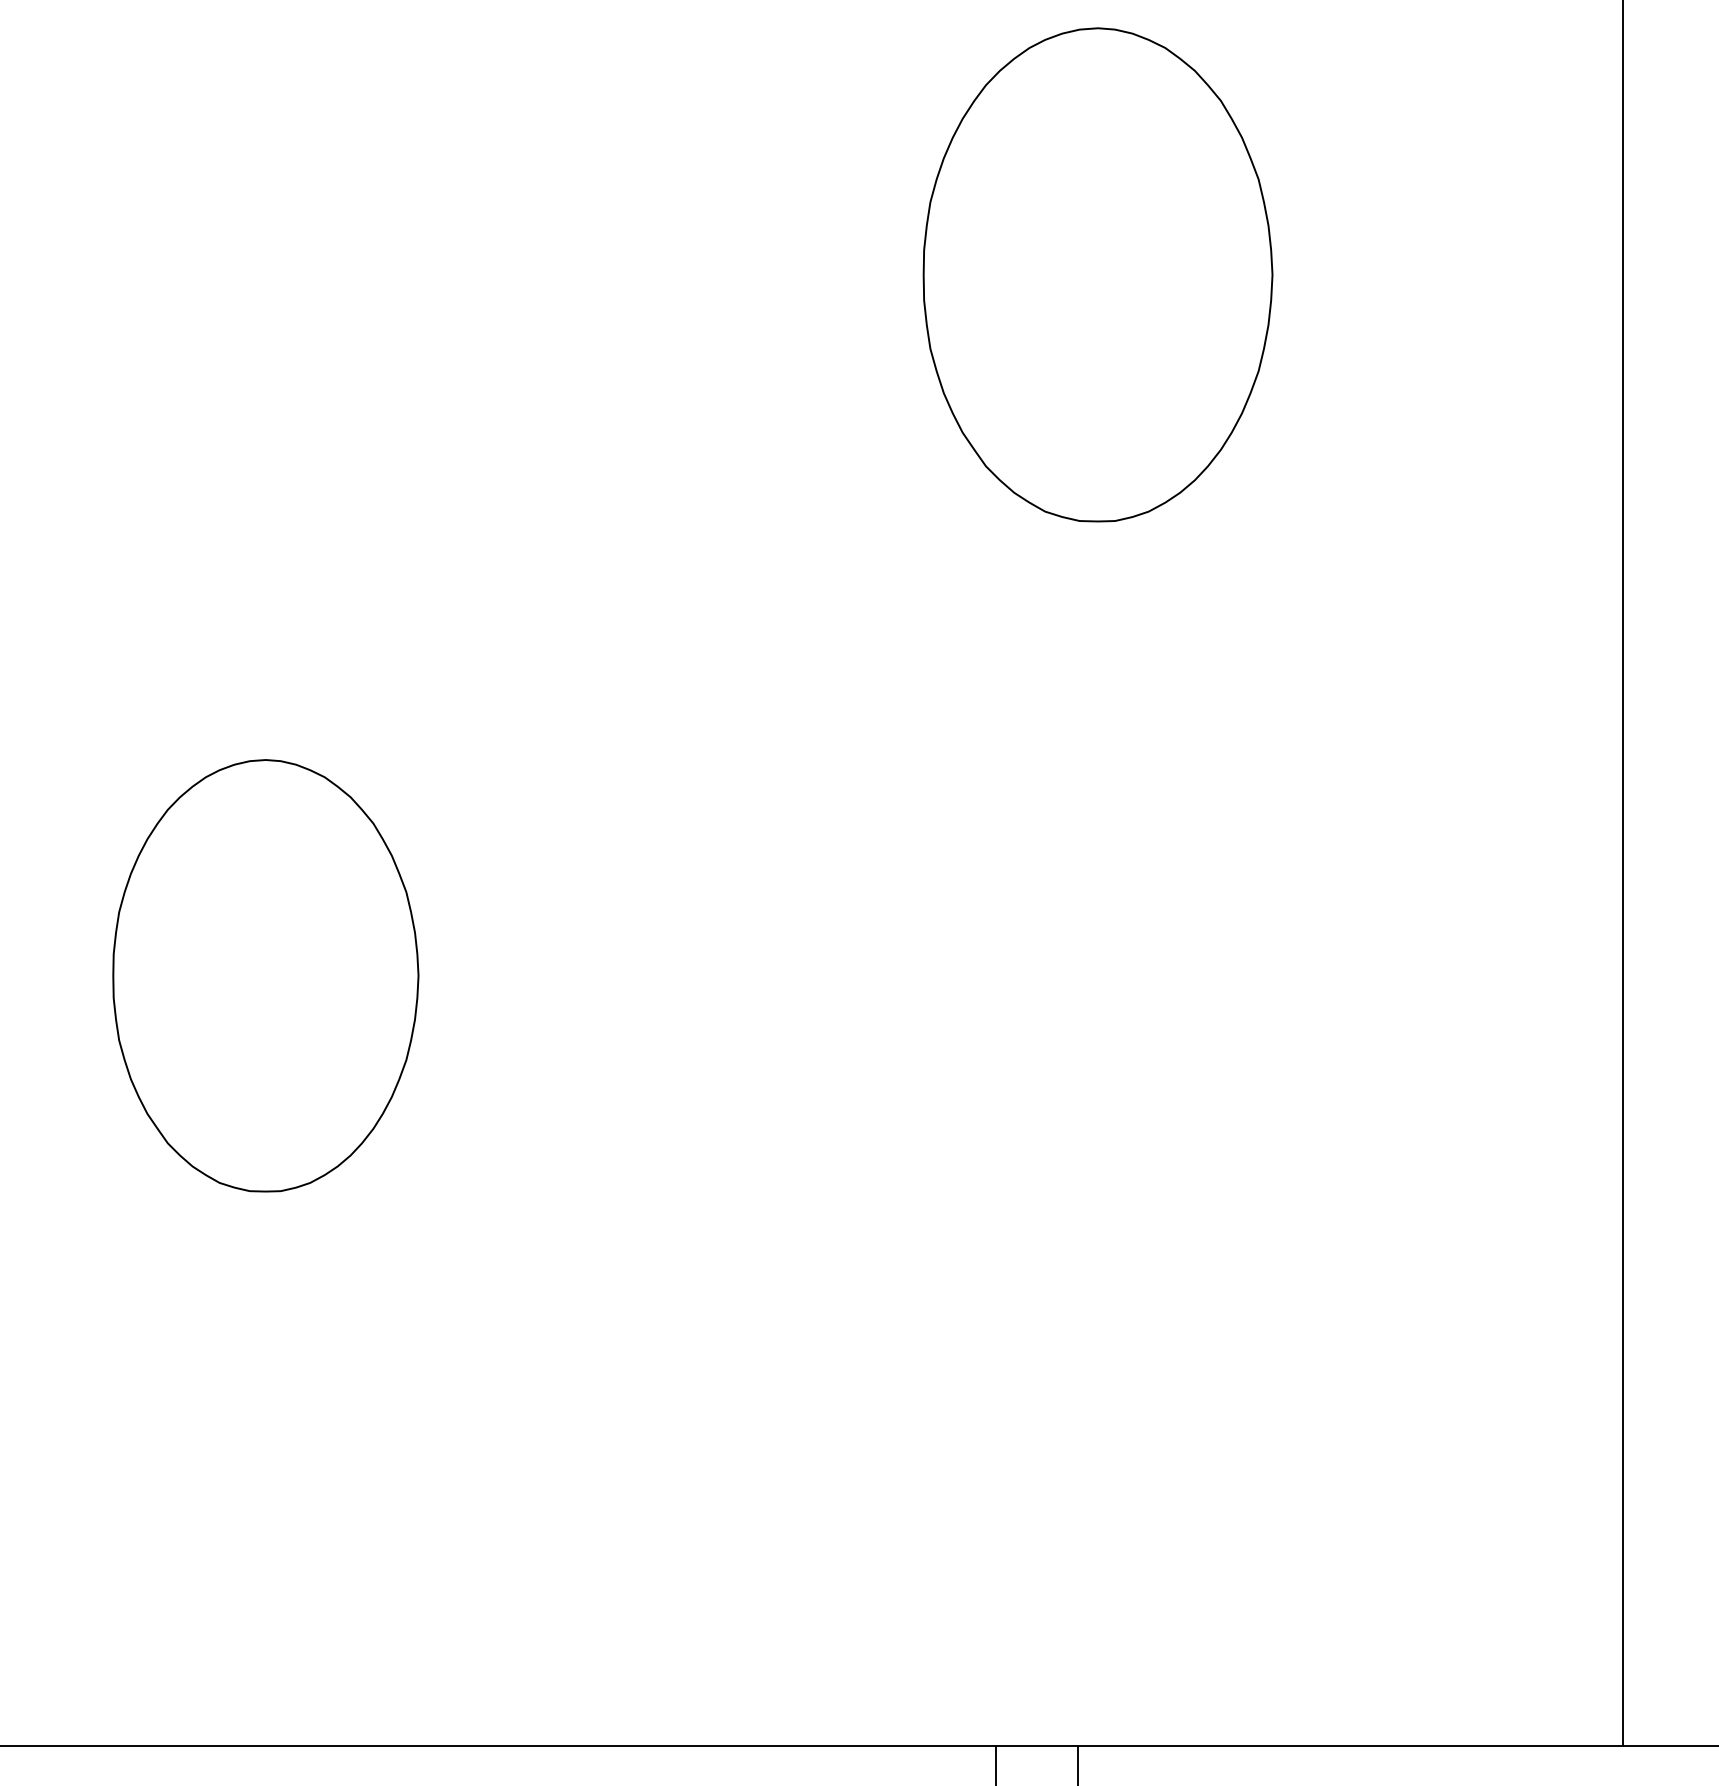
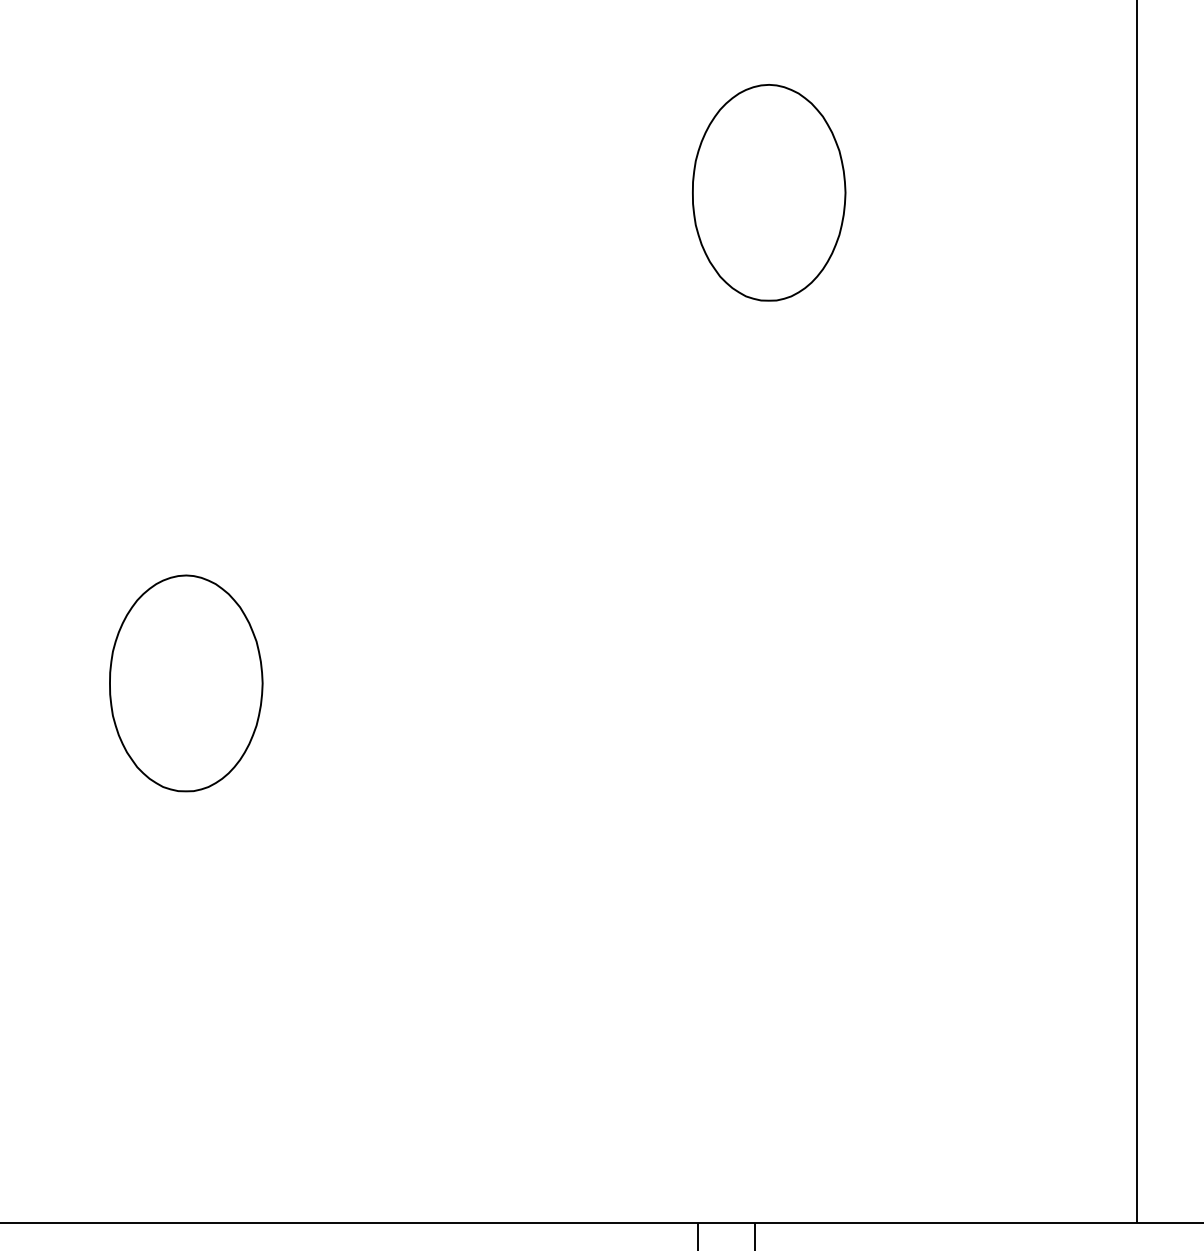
part: (1098, 275) -> (769, 193), size x0.62
part: (265, 975) -> (186, 683), size x0.71

